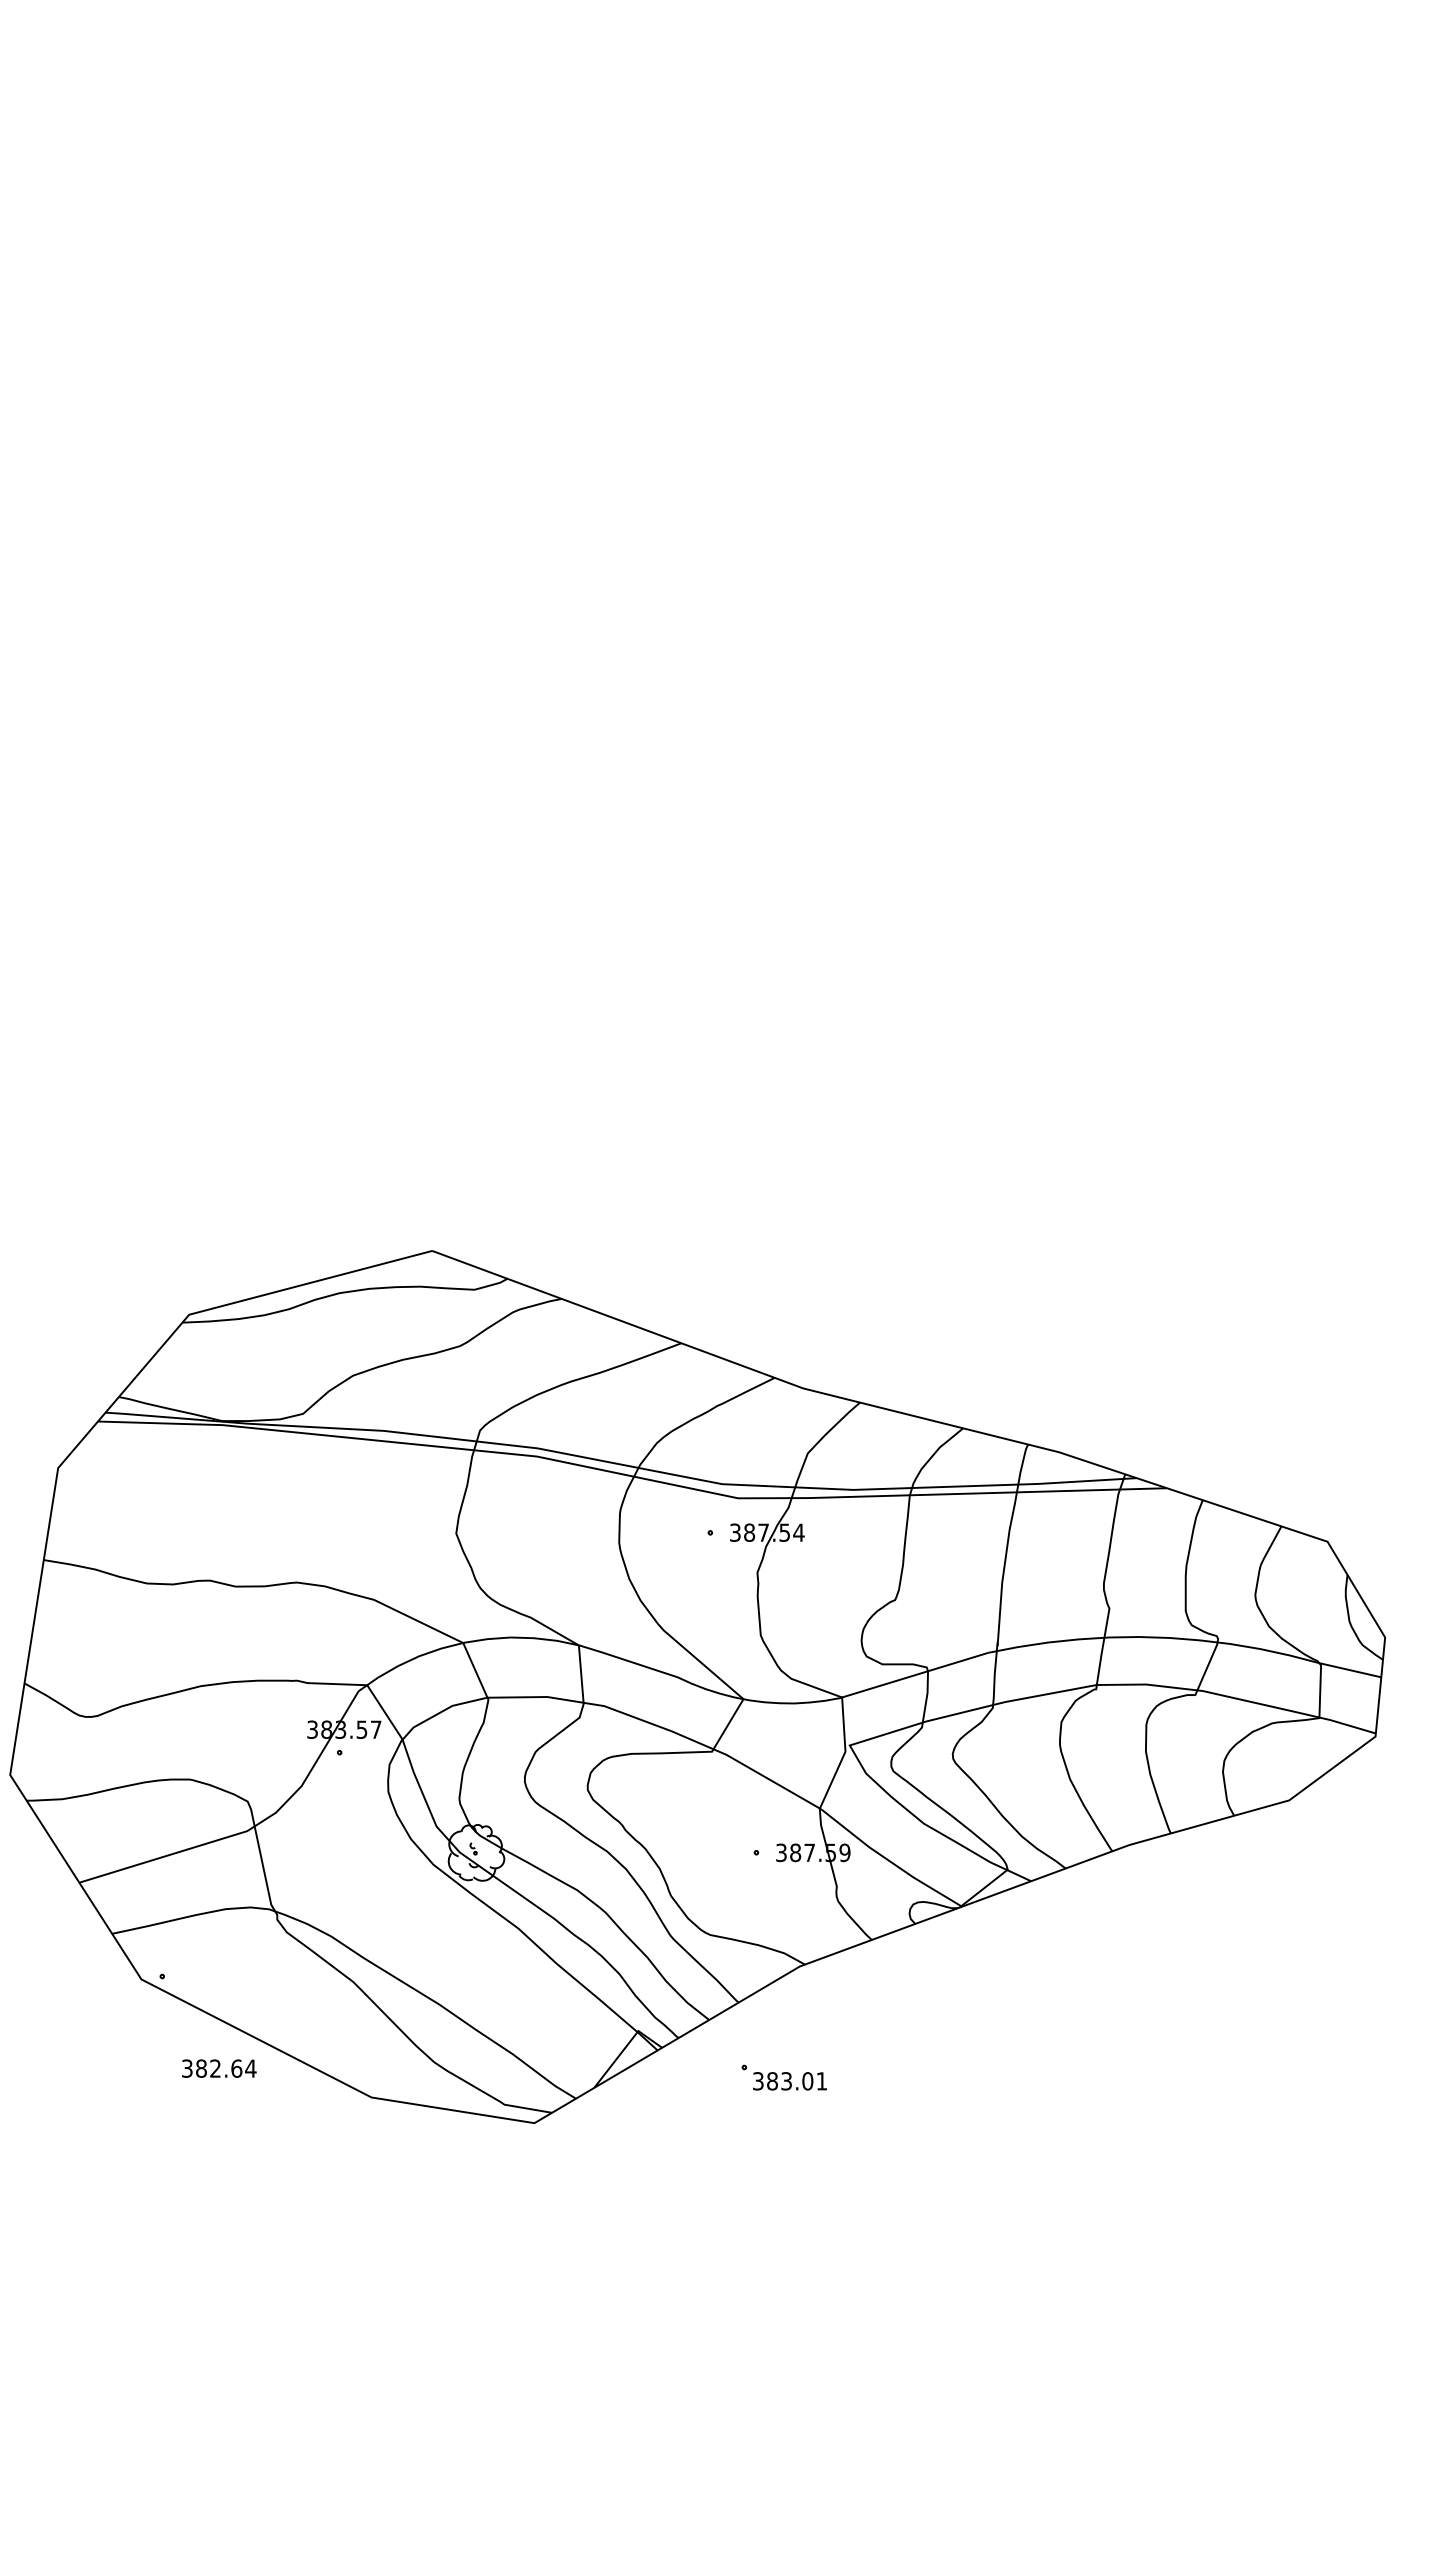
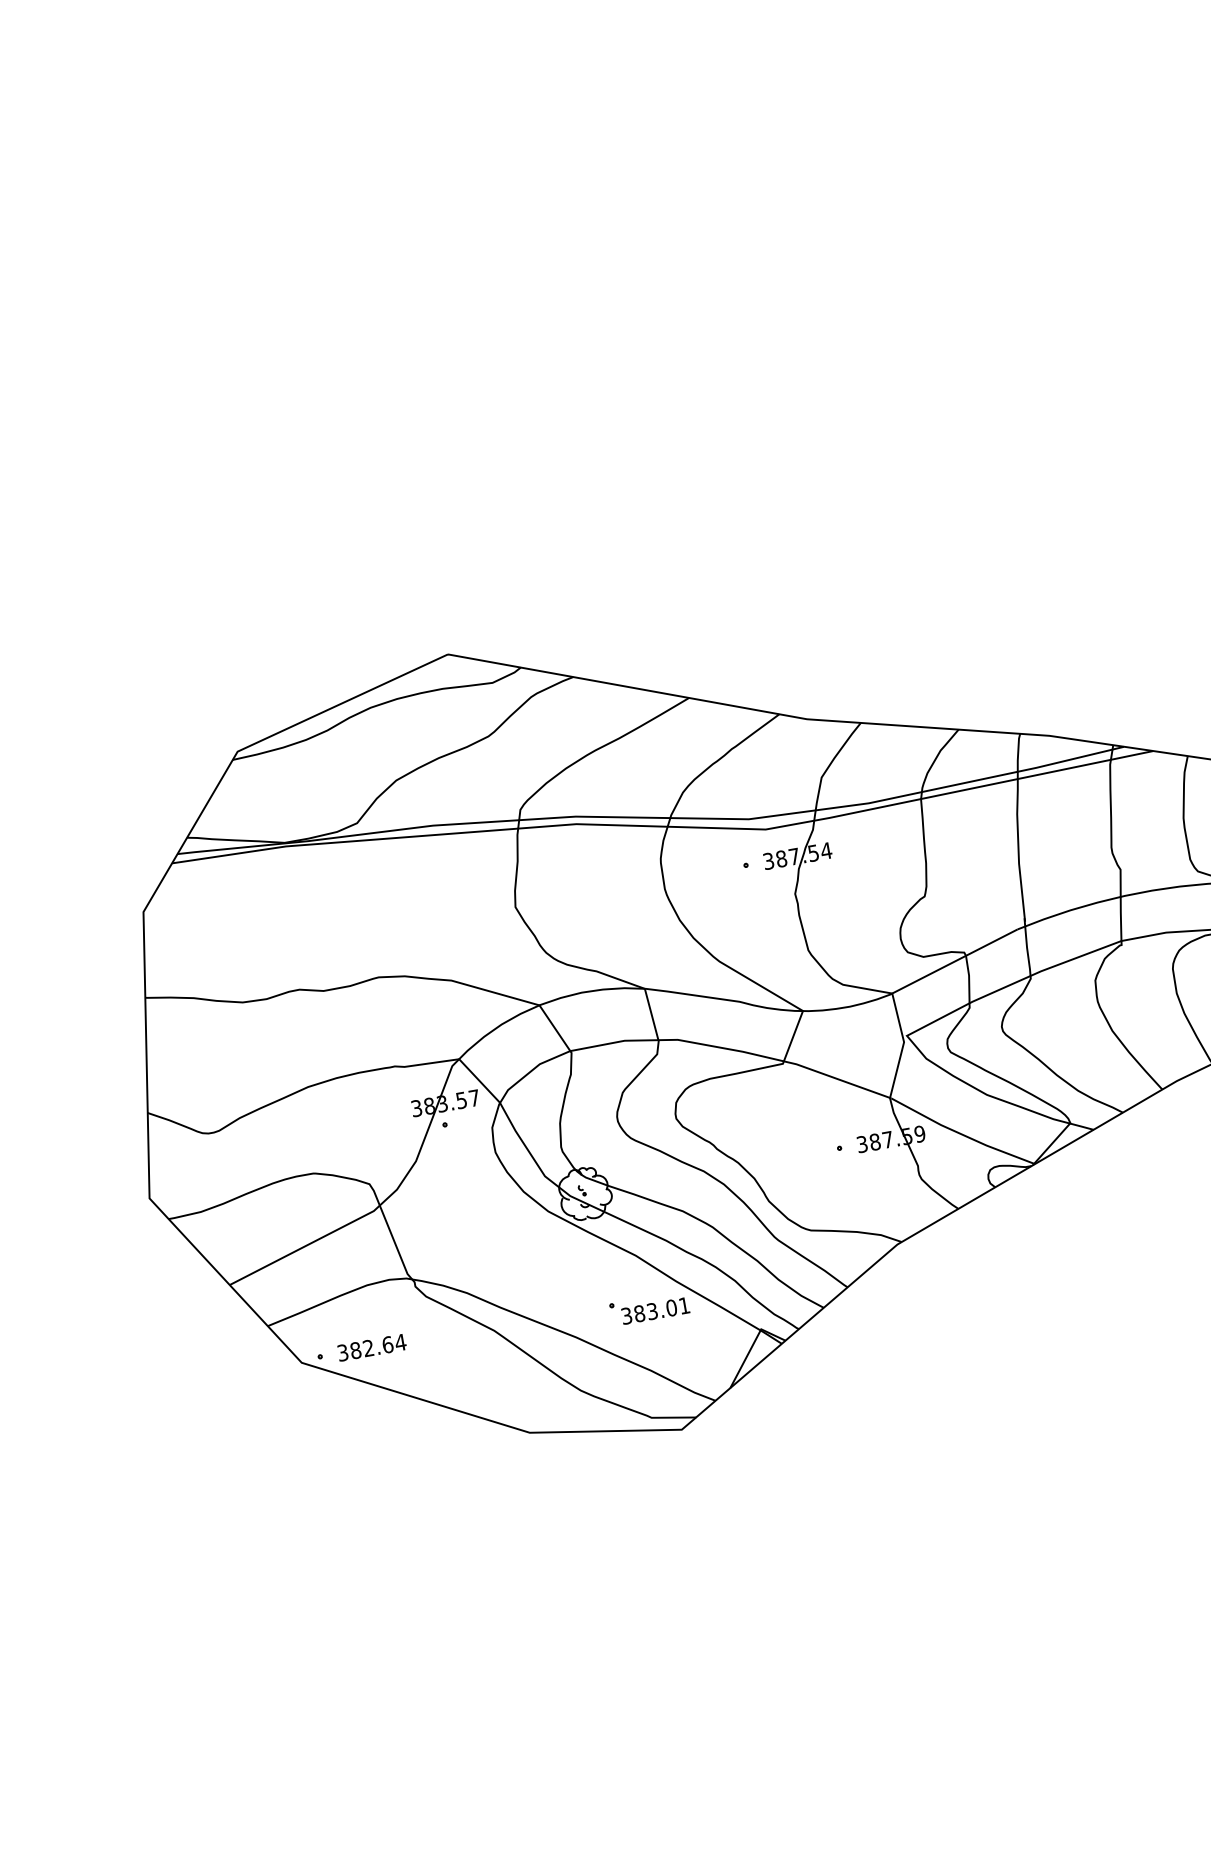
text: (219, 2068) -> (372, 1347), moved
part: (783, 2077) -> (649, 1308), moved

